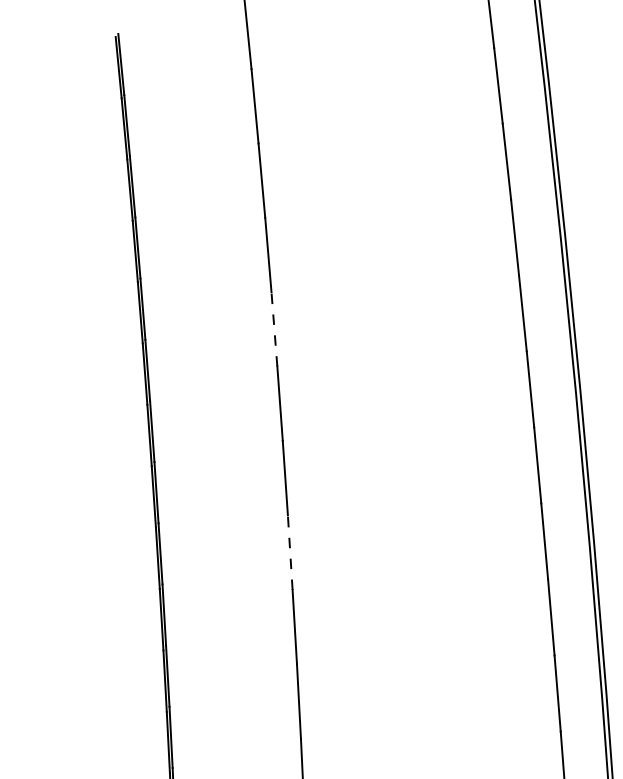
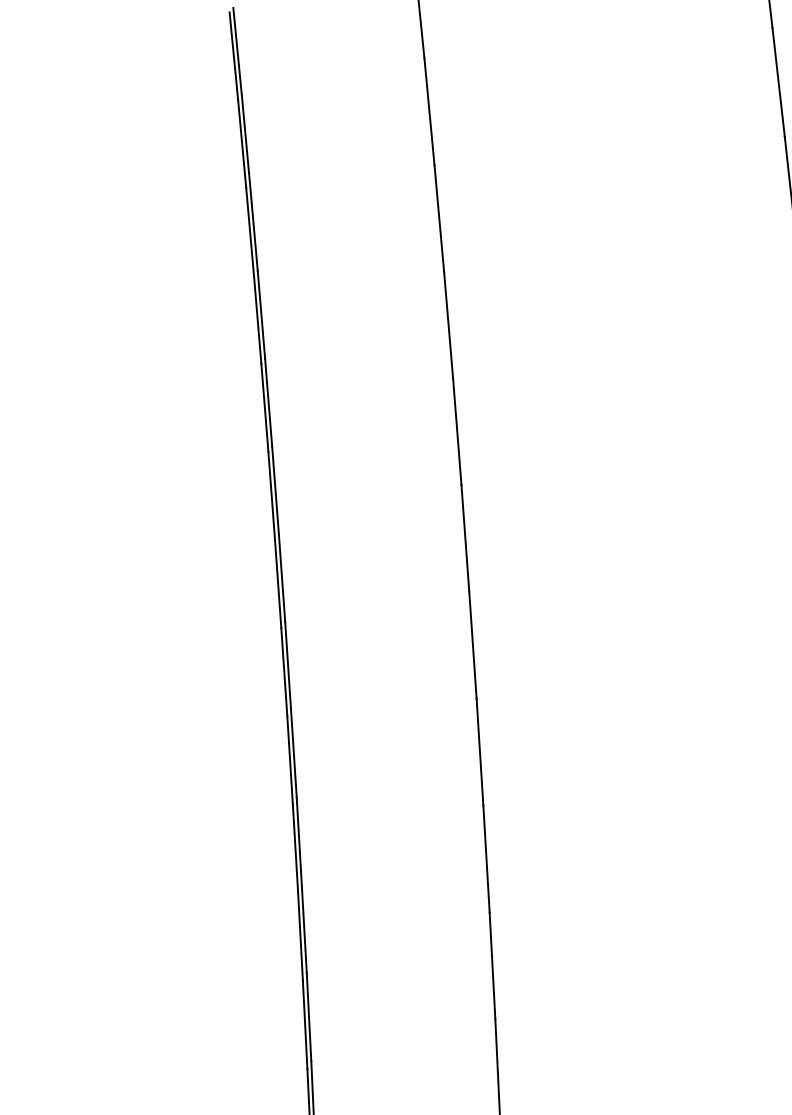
line: (274, 328) -> (457, 430), dashed -> solid
line: (290, 552) -> (480, 751), dashed -> solid

